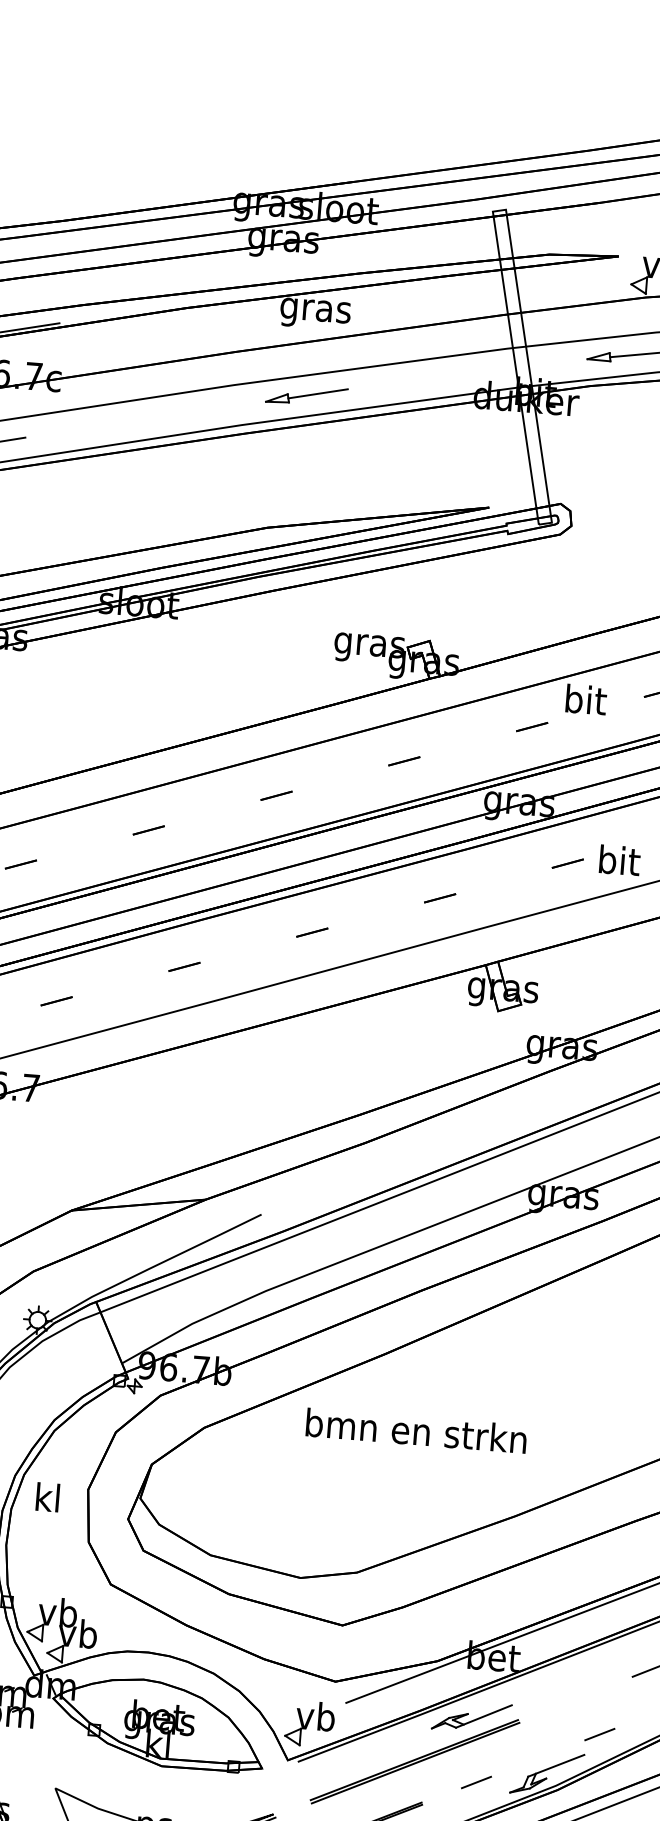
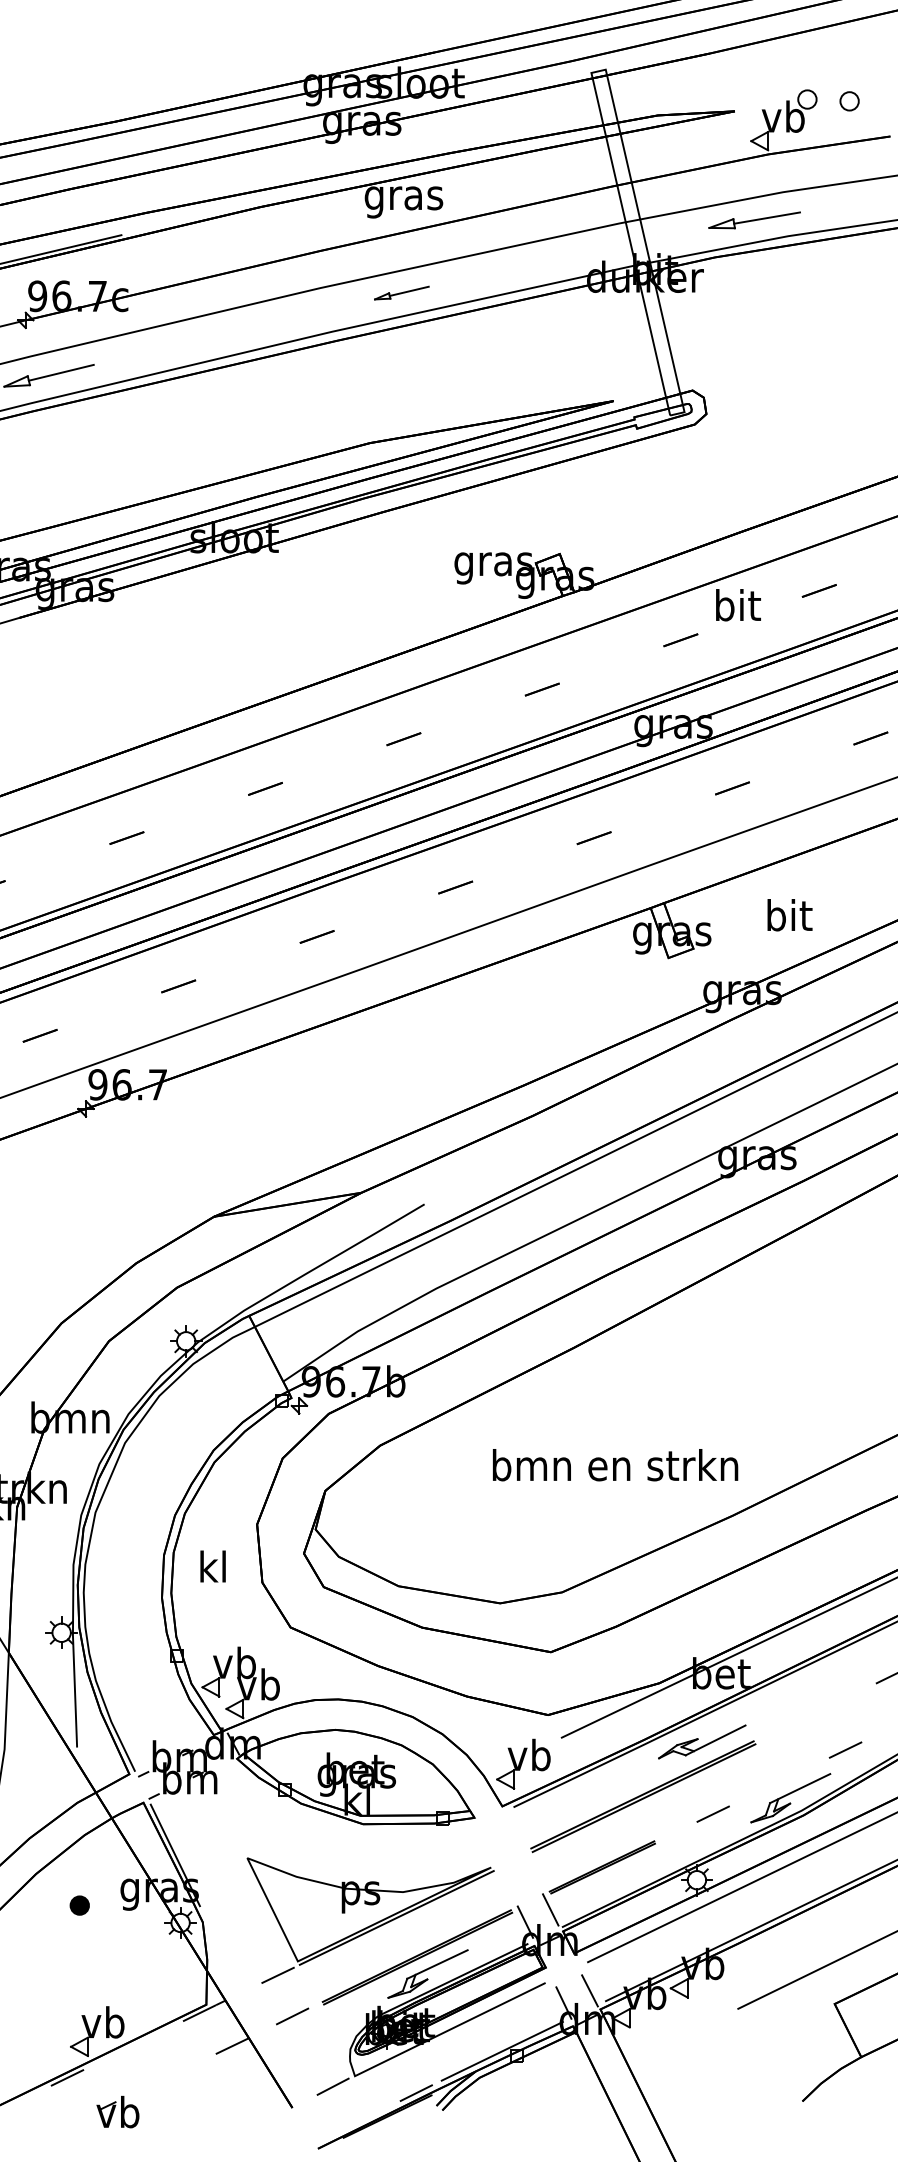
part: (306, 394) -> (401, 292), size x0.6
text: (619, 860) -> (789, 915), moved
text: (416, 1431) -> (615, 1465), moved
text: (47, 1497) -> (212, 1566), moved

